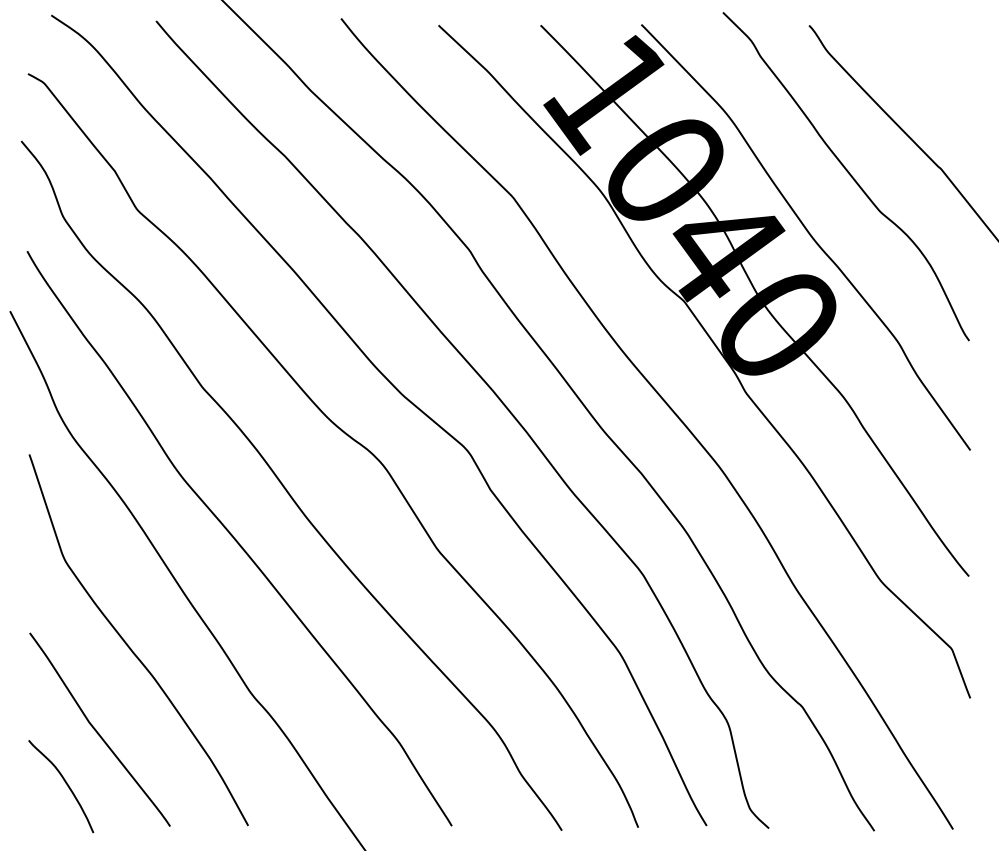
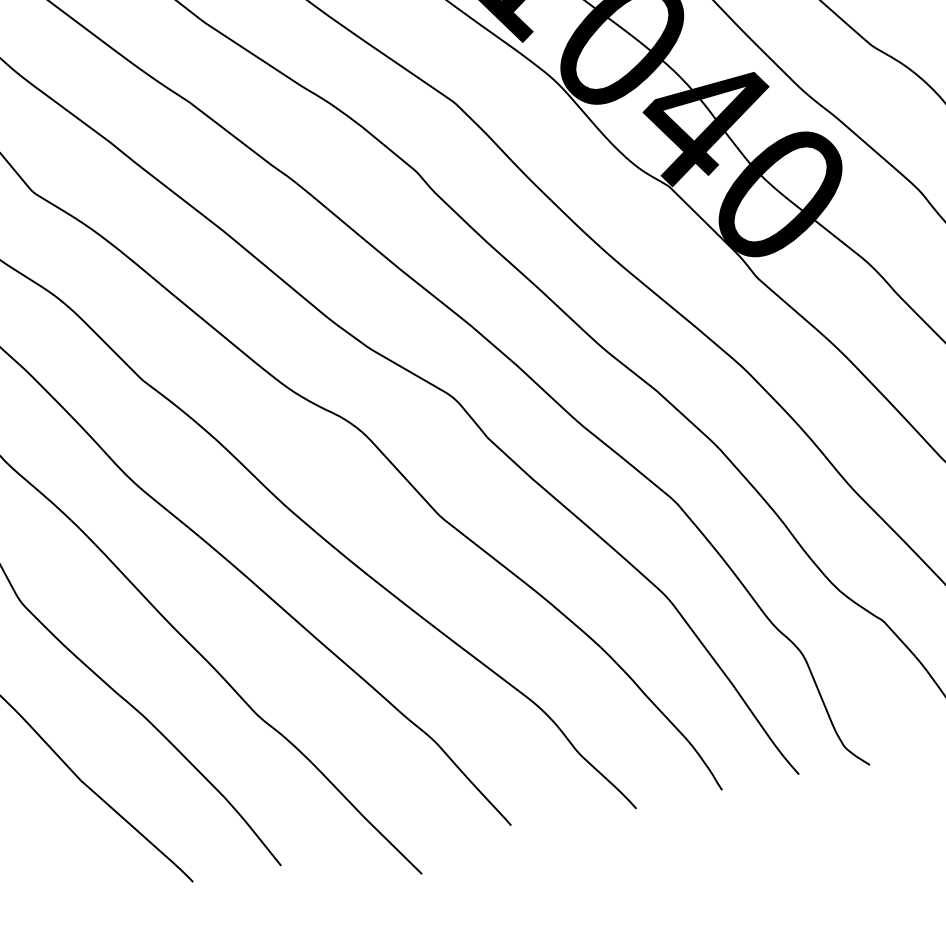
curve: (65, 783) -> (66, 854), removed

